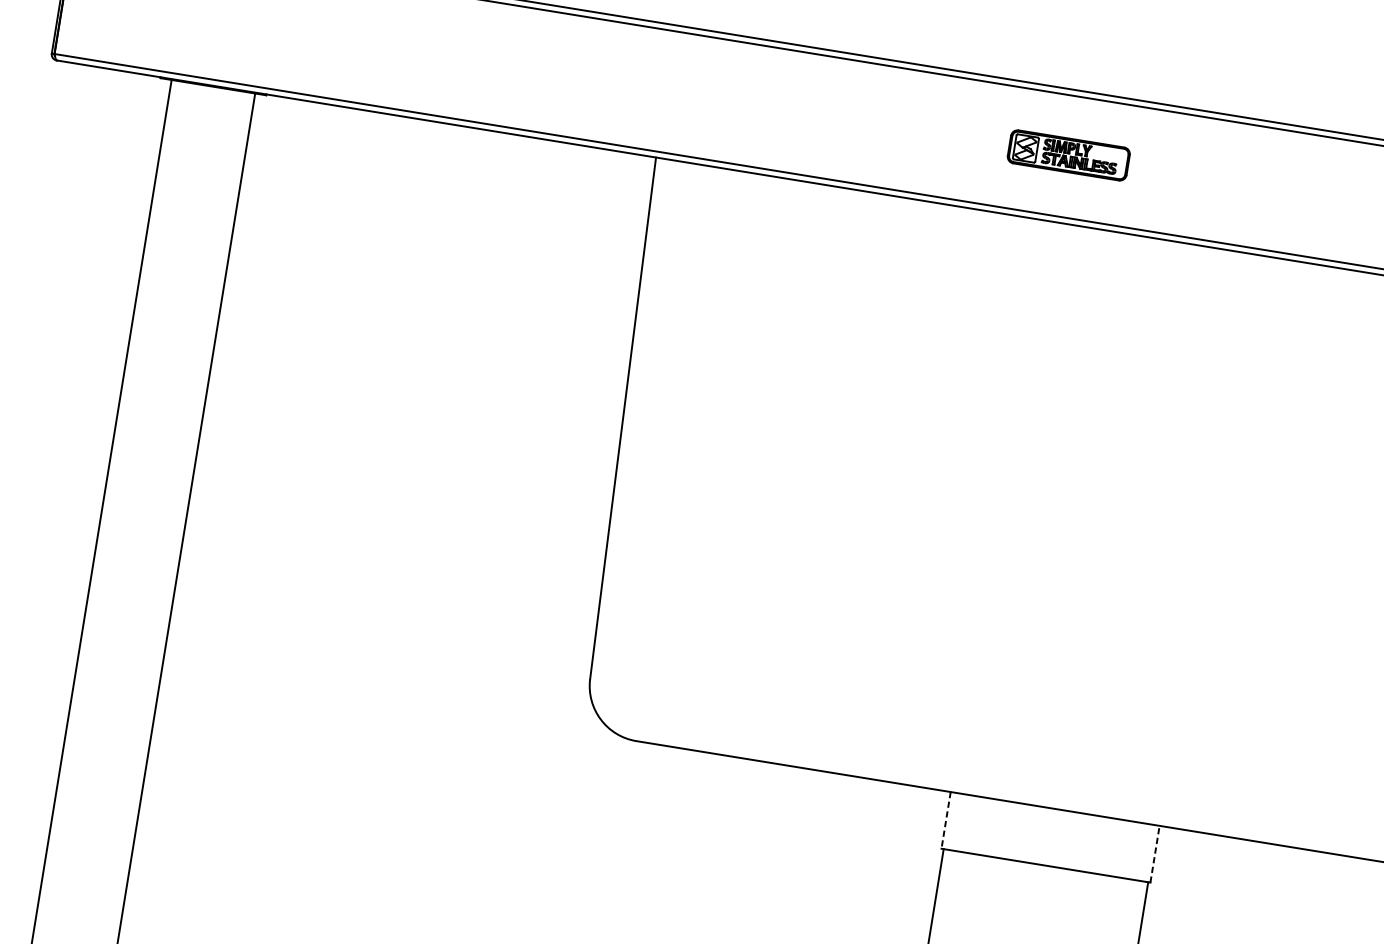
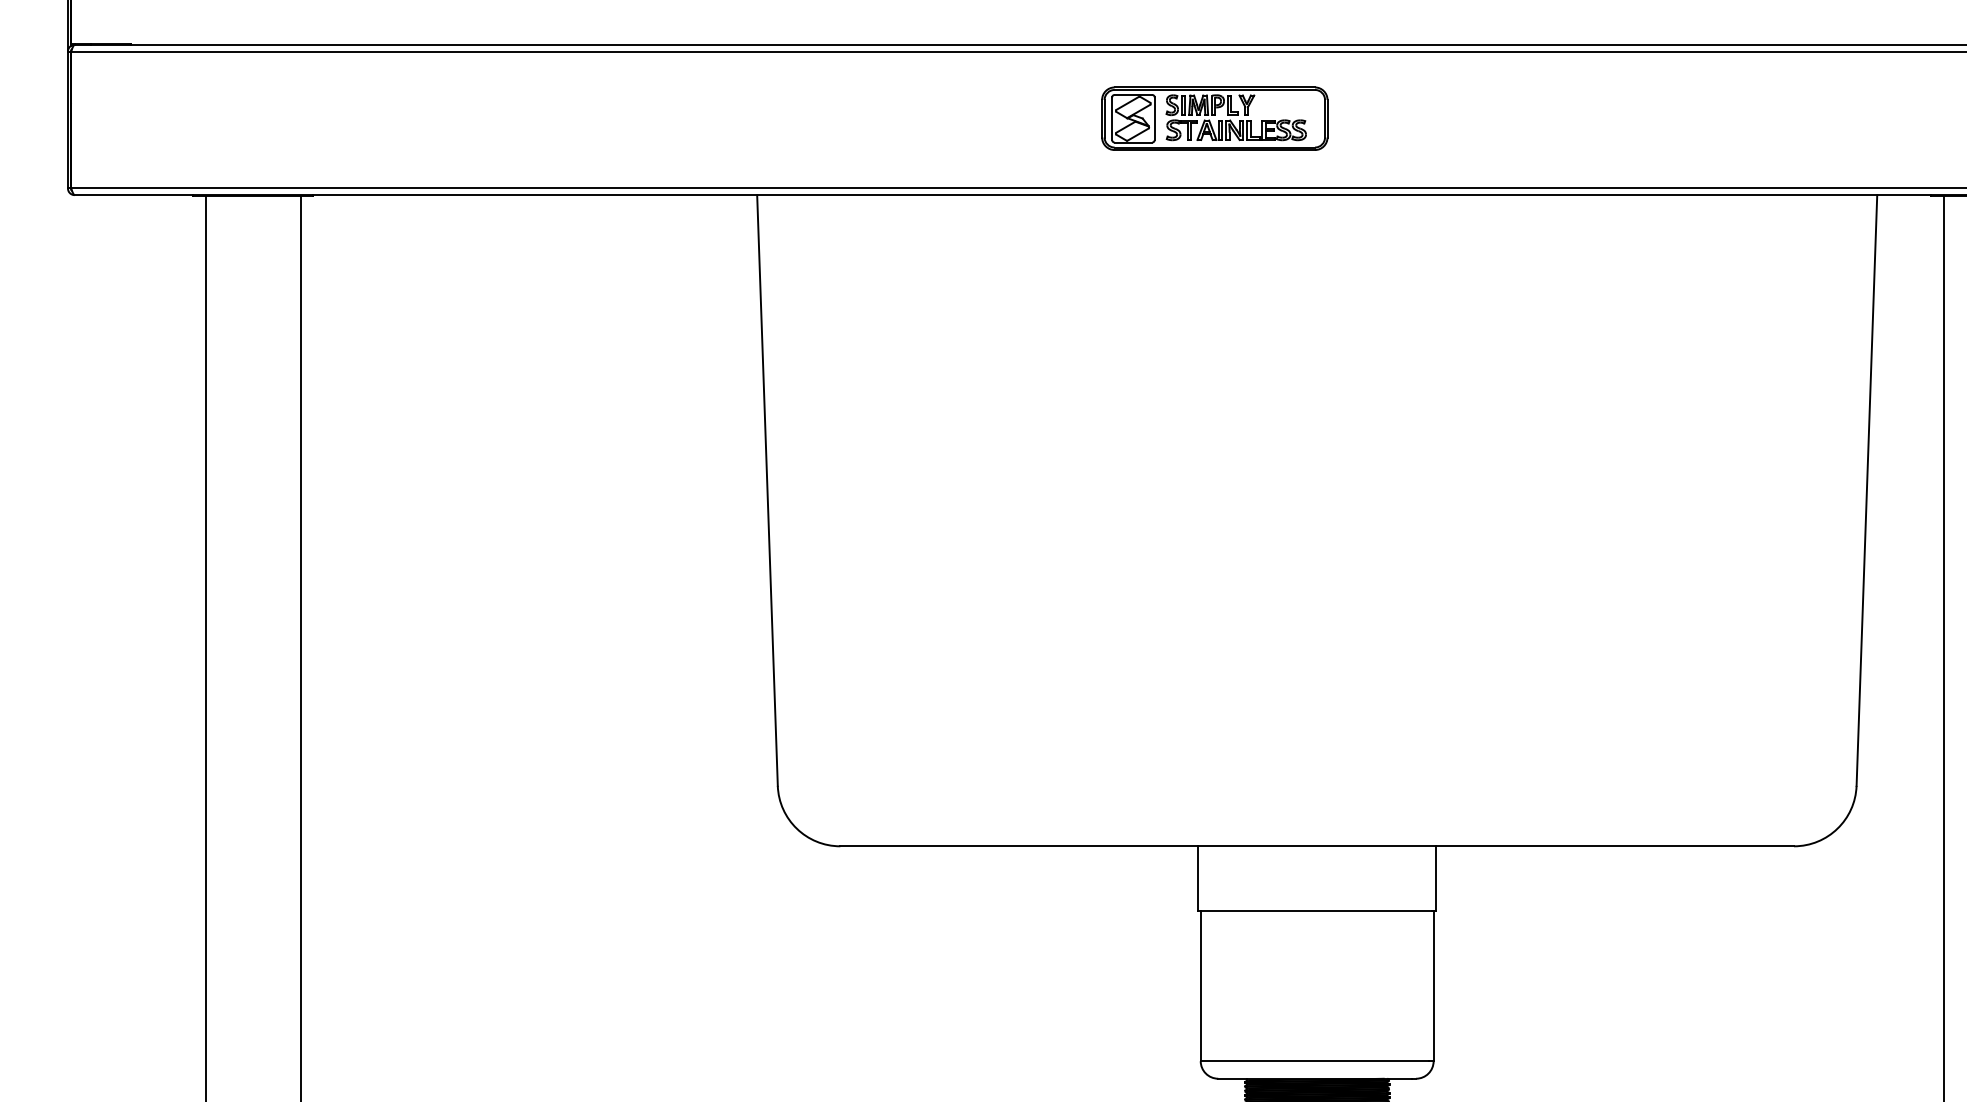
part: (1068, 155) -> (1214, 118), size x1.67
line: (946, 821) -> (1198, 879), dashed -> solid
line: (1155, 854) -> (1436, 878), dashed -> solid

